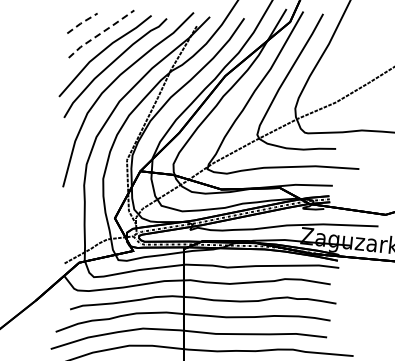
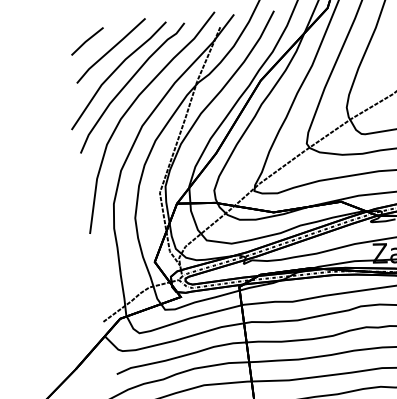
line: (81, 23) -> (86, 41), dashed -> solid
line: (101, 33) -> (111, 50), dashed -> solid

